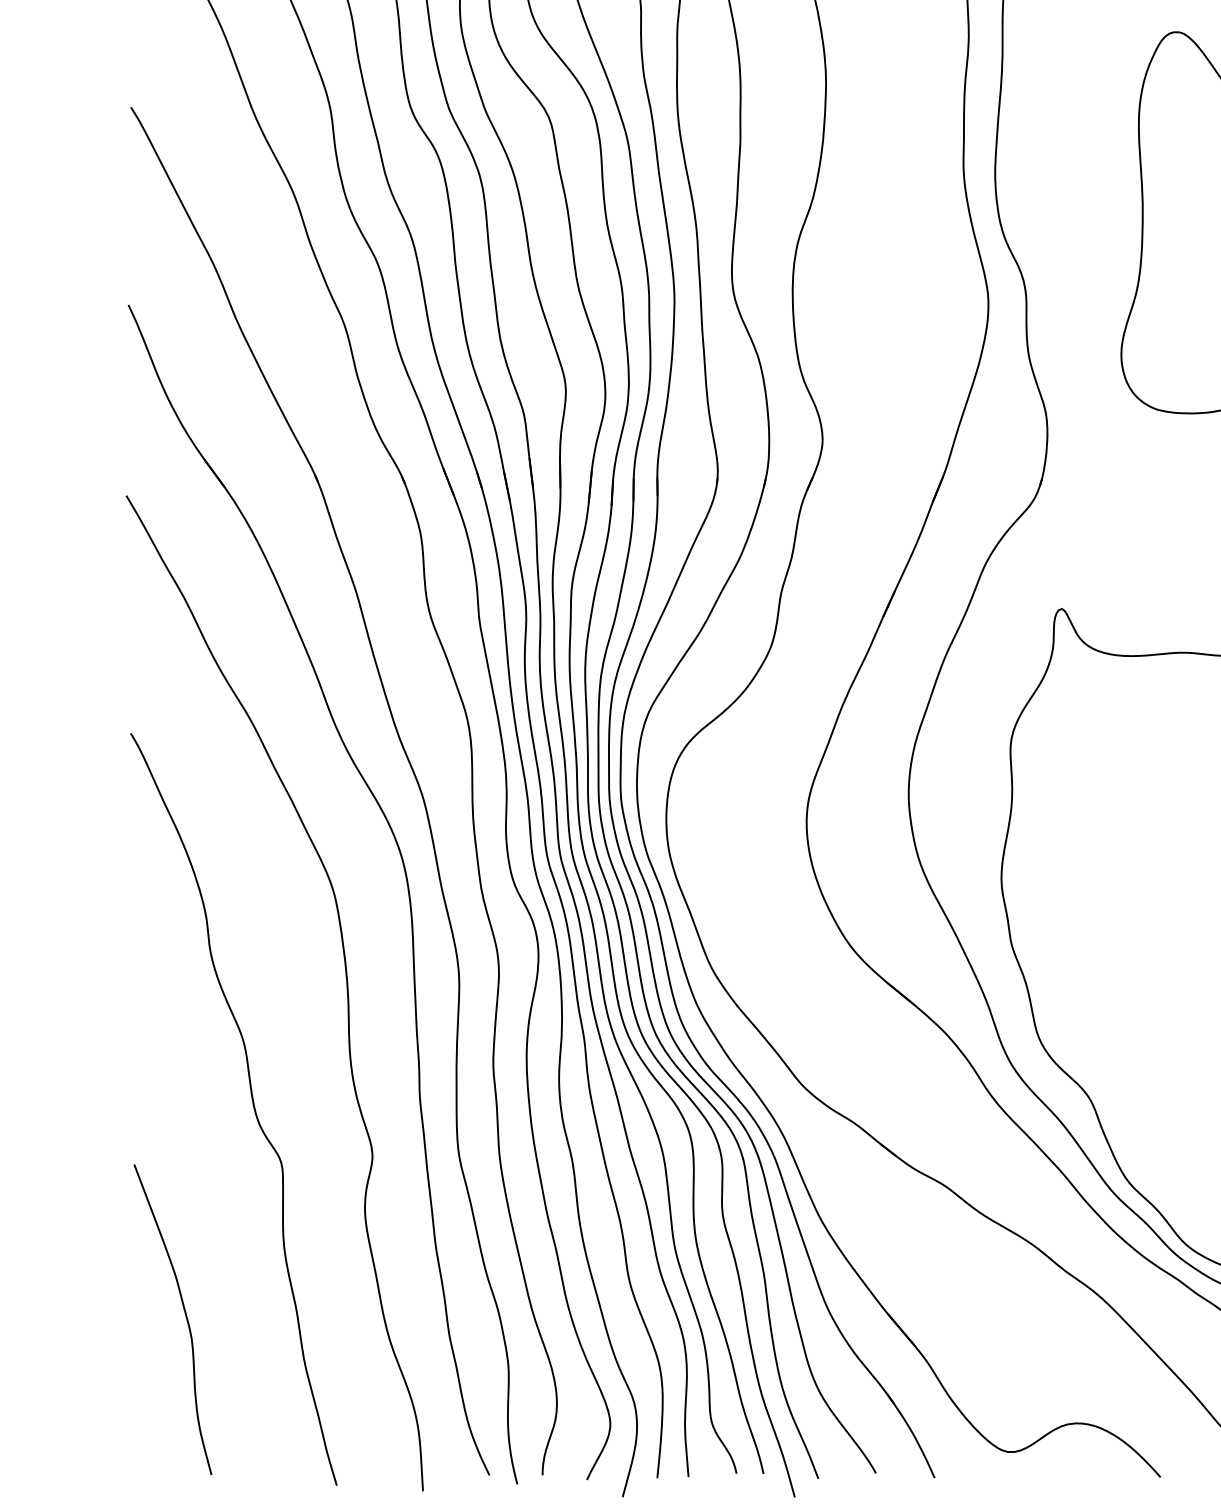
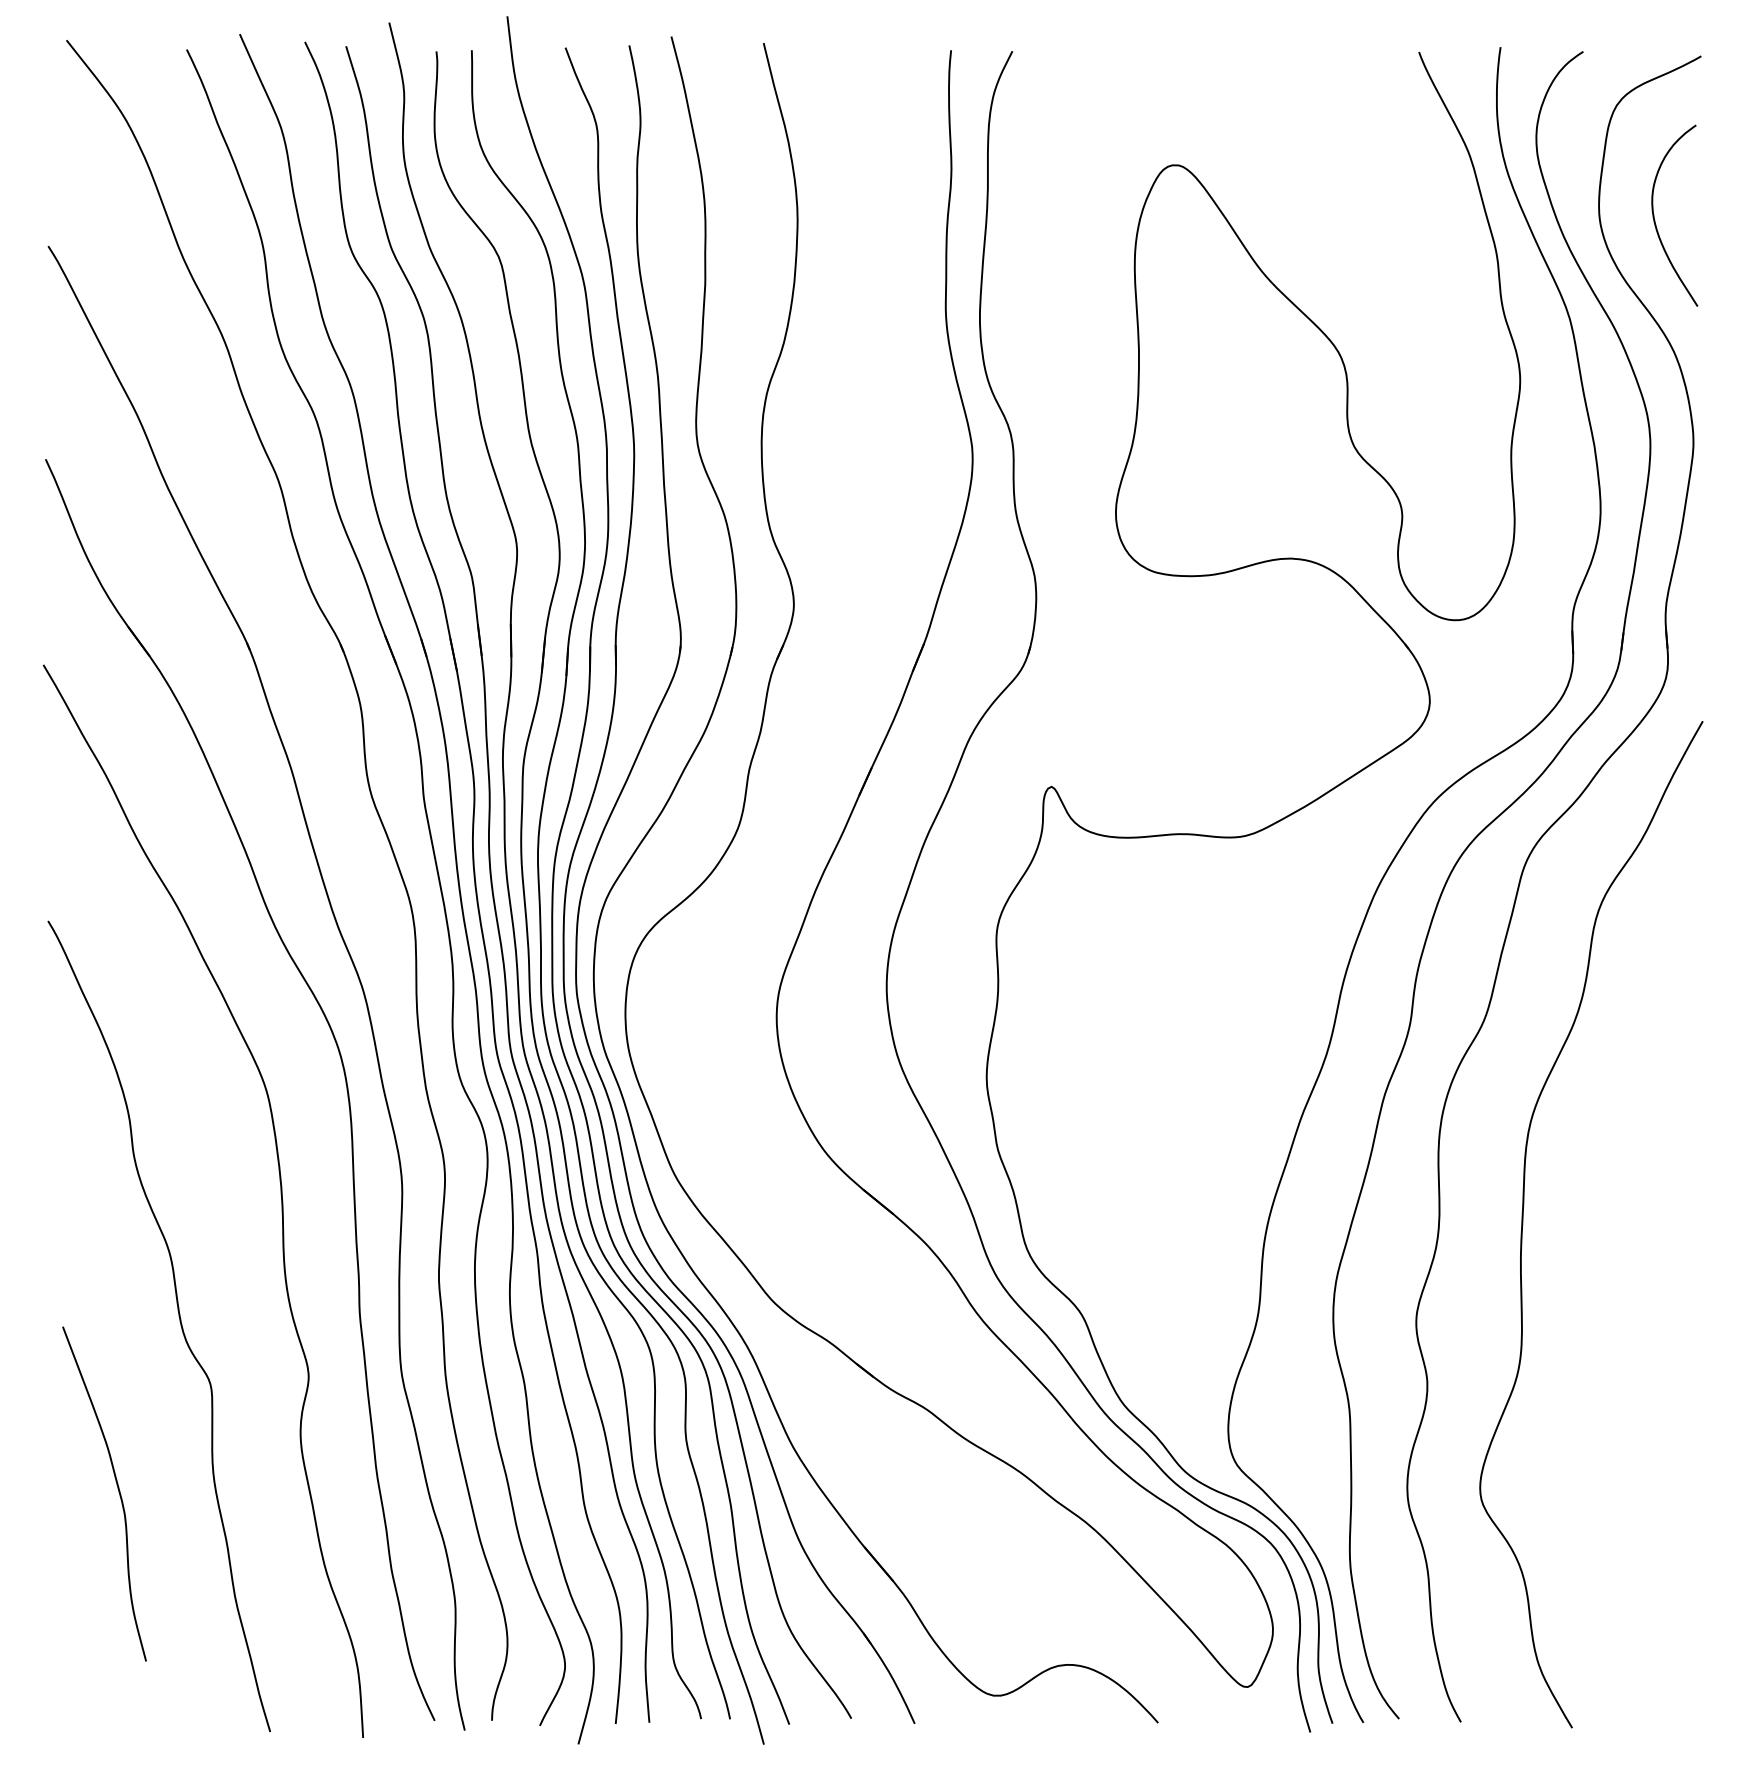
curve: (184, 1314) -> (117, 1488), moved

